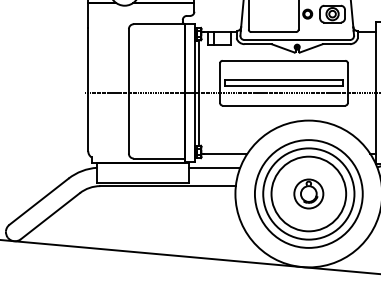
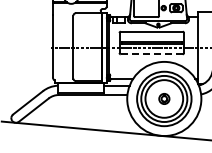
line: (283, 105) -> (151, 54), solid -> dashed
part: (309, 193) -> (164, 98), size x0.7

